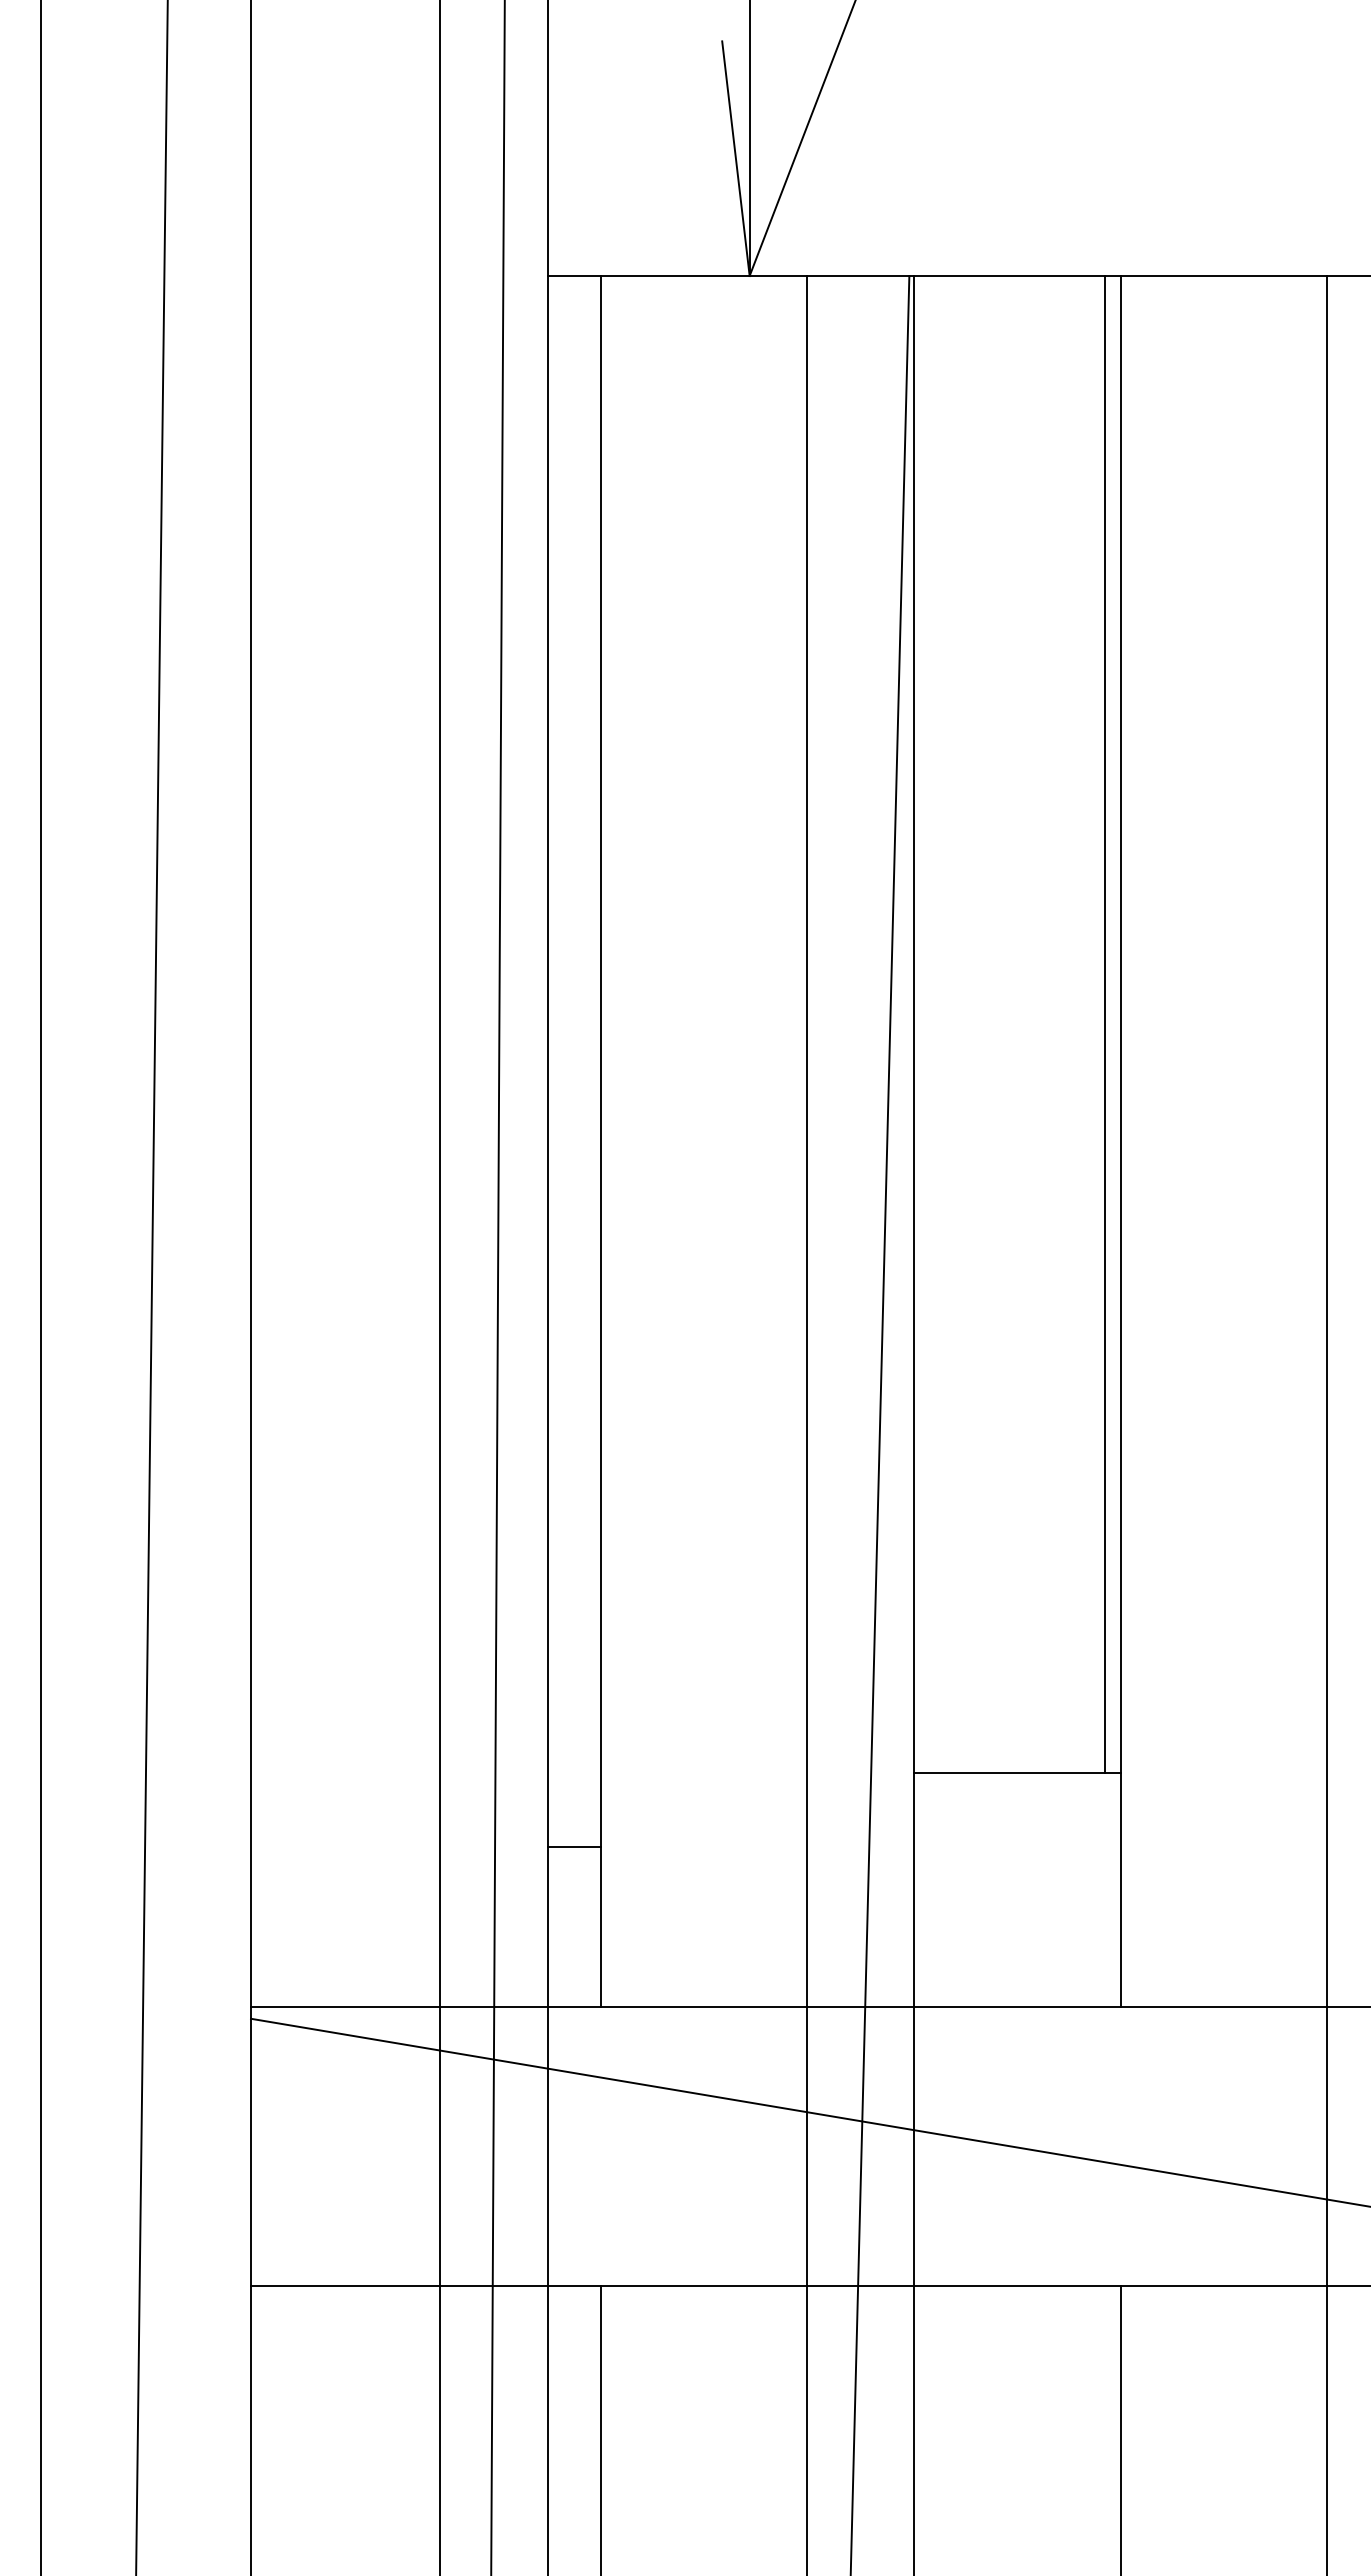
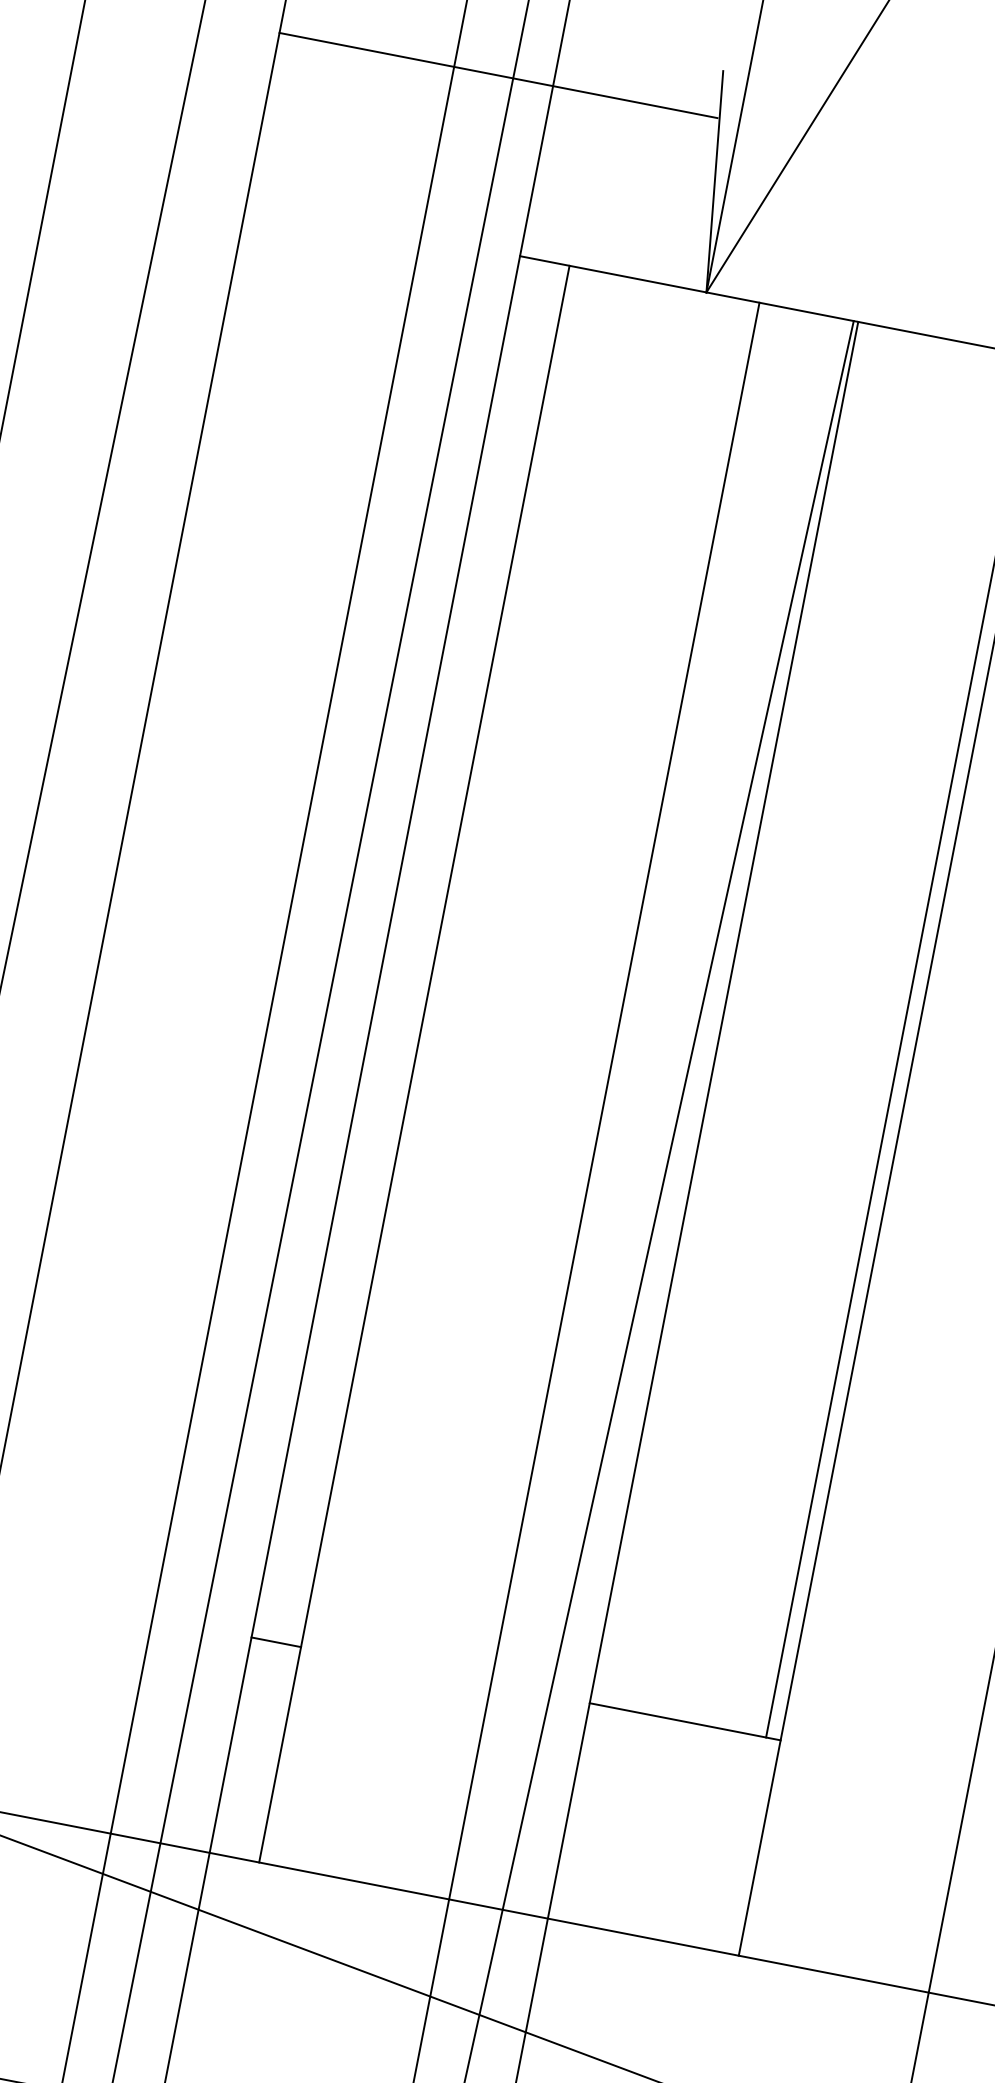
line: (488, 91) -> (498, 75), added
line: (574, 1847) -> (276, 1642), moved

